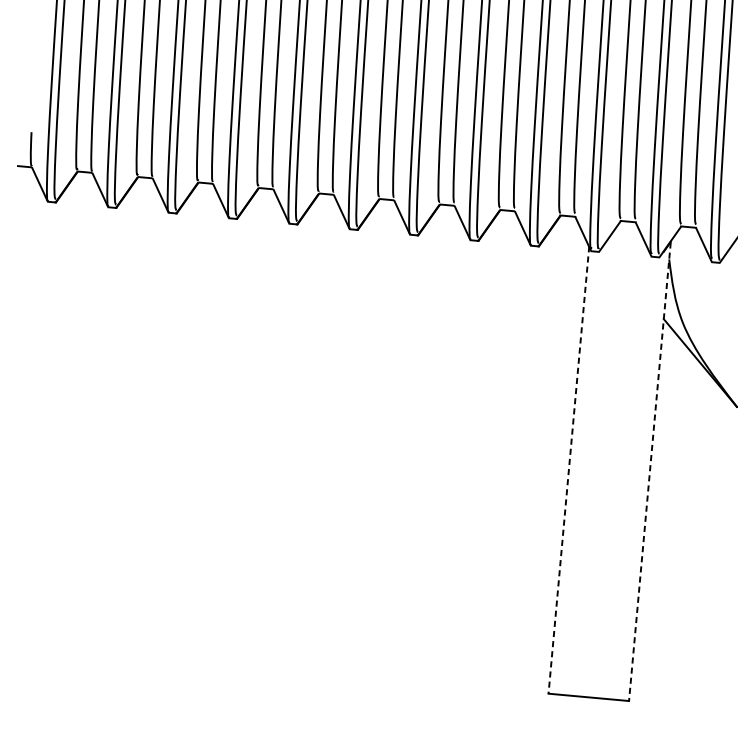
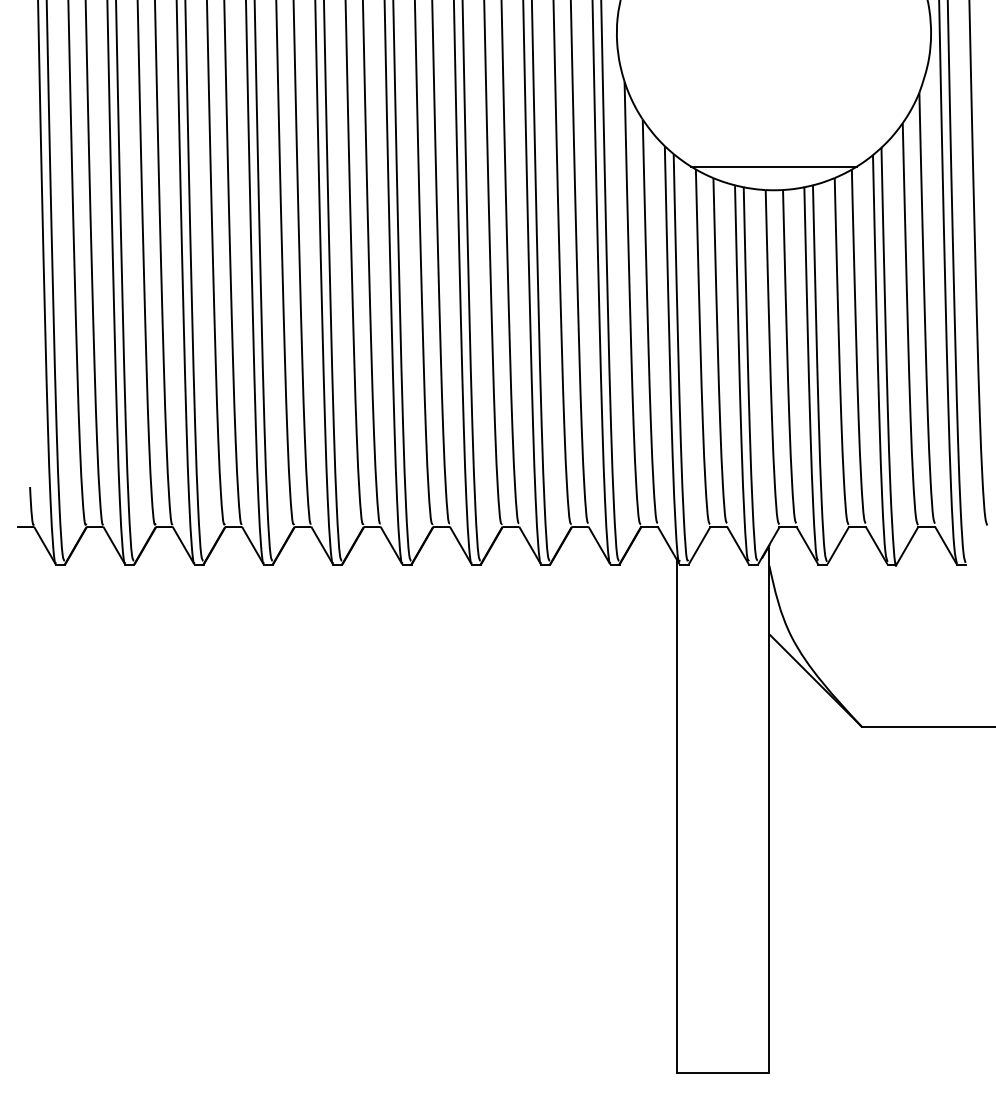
line: (568, 470) -> (676, 816), dashed -> solid
line: (649, 472) -> (769, 810), dashed -> solid

